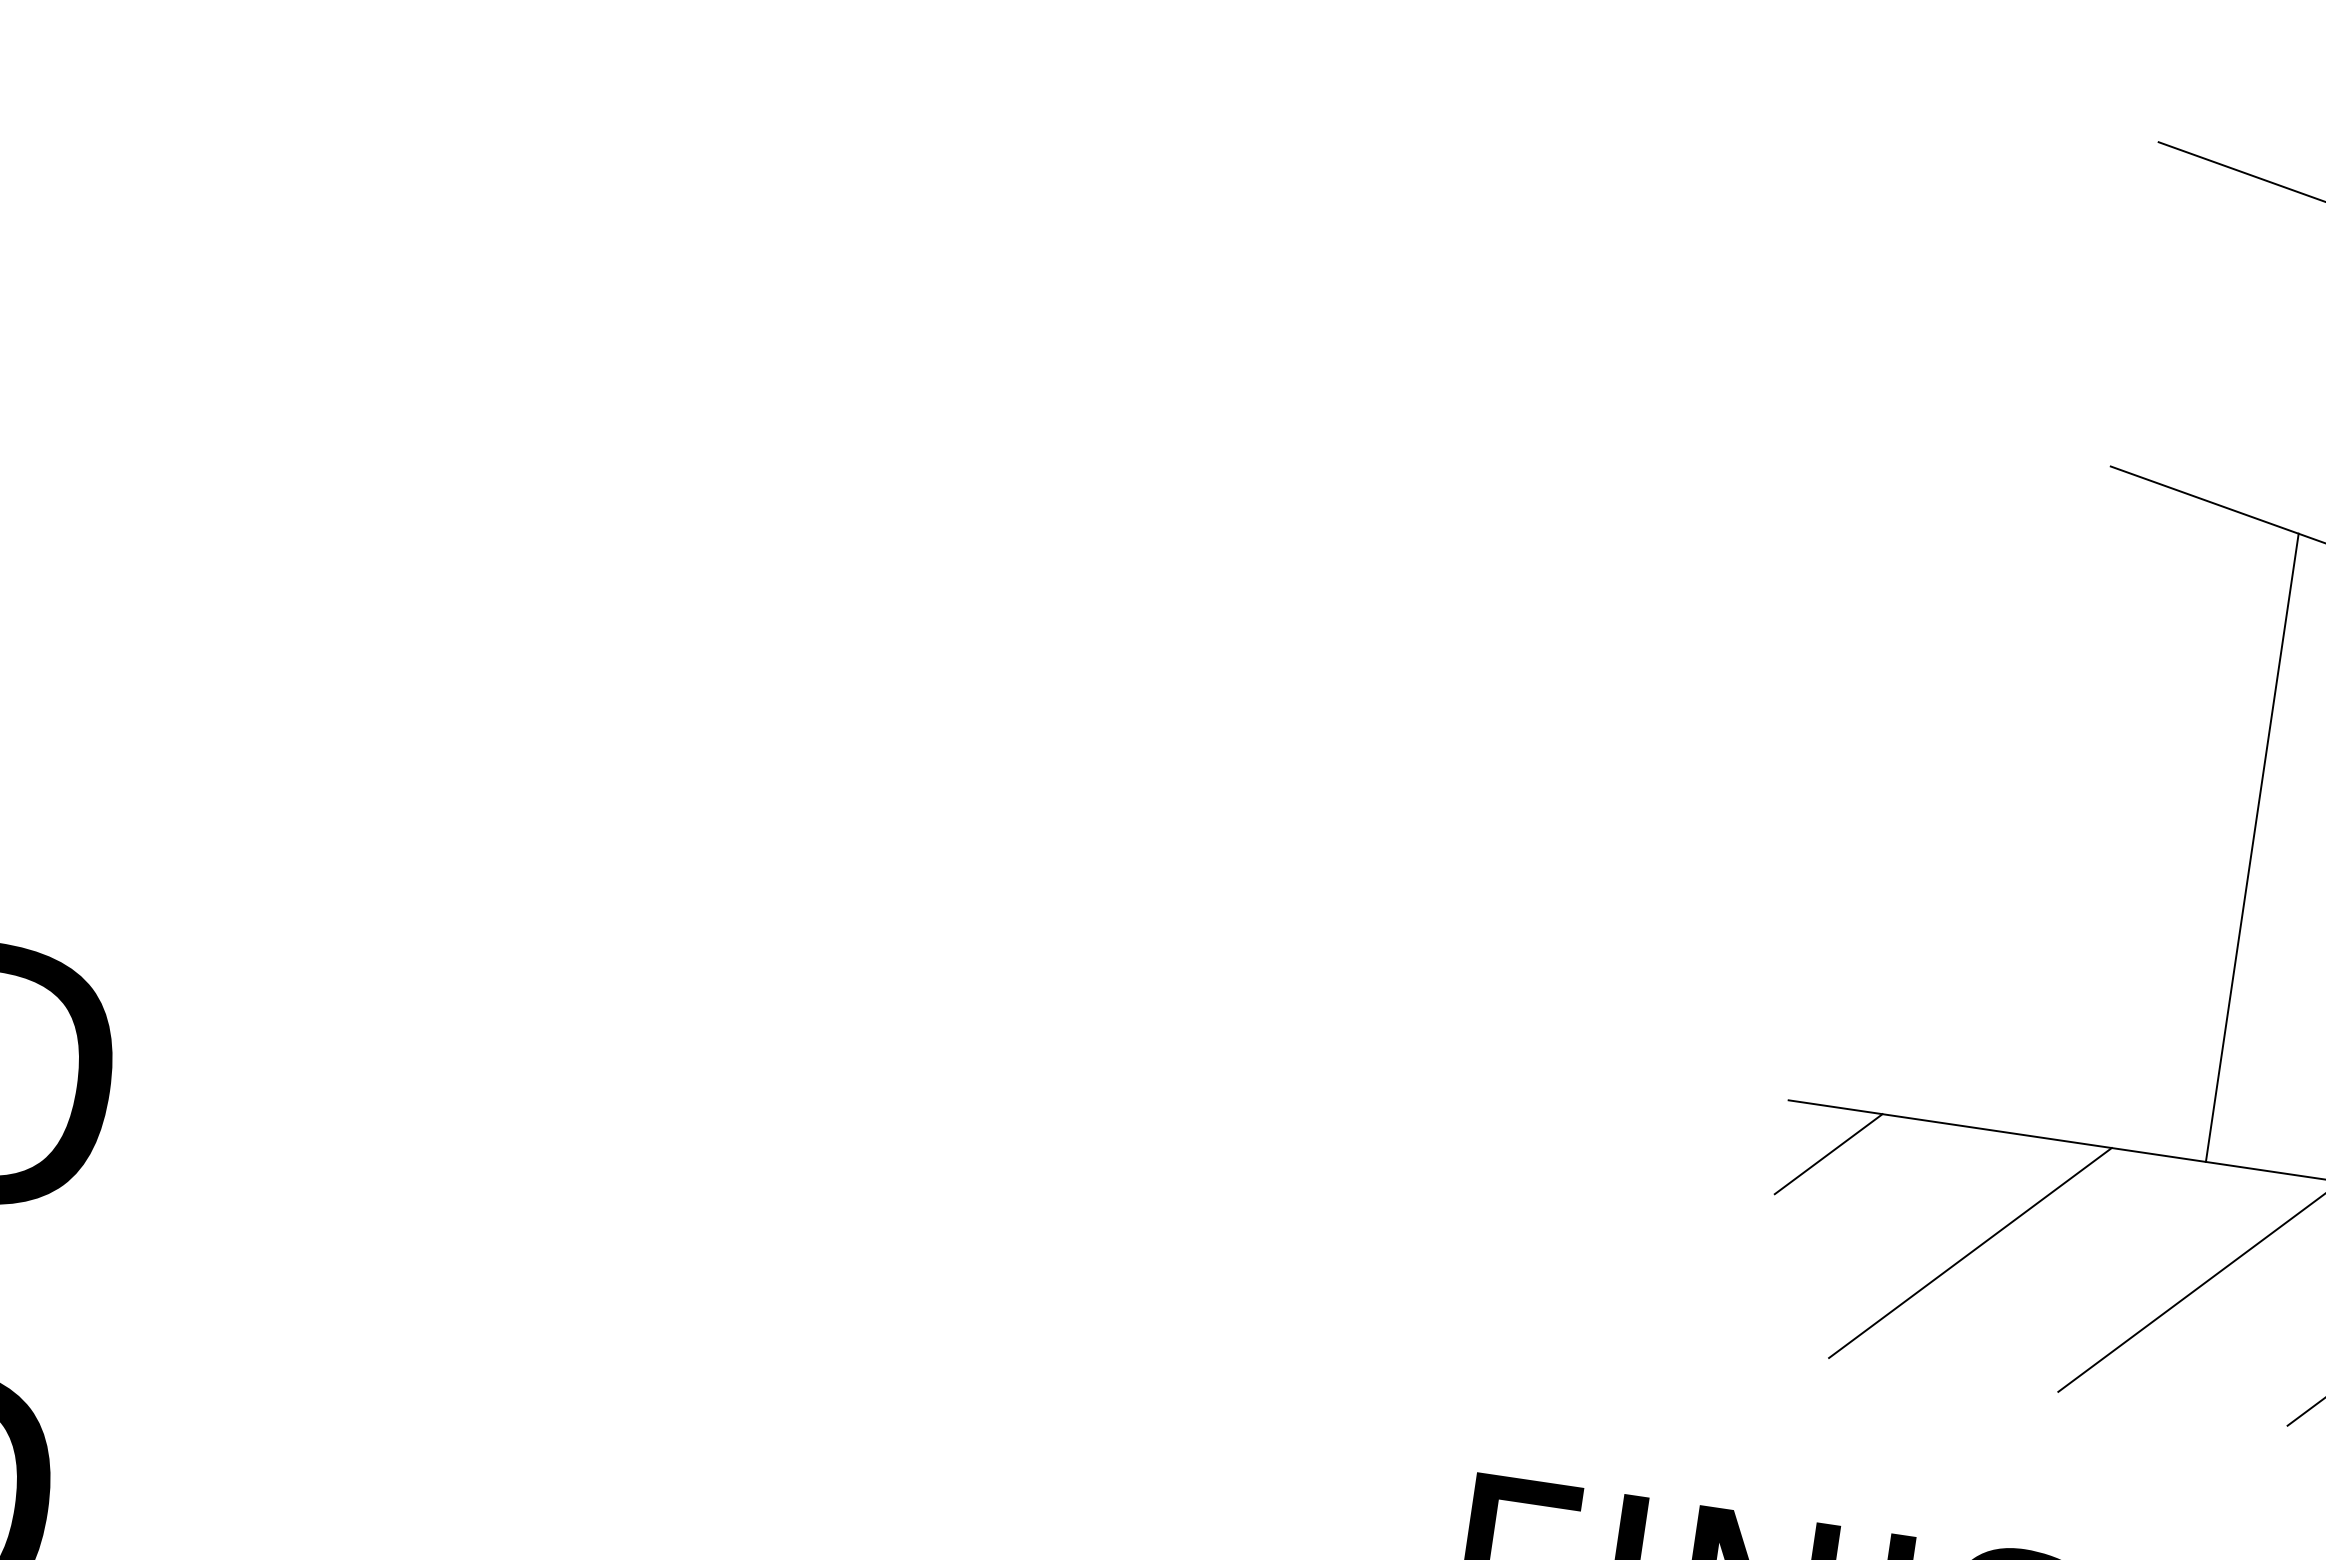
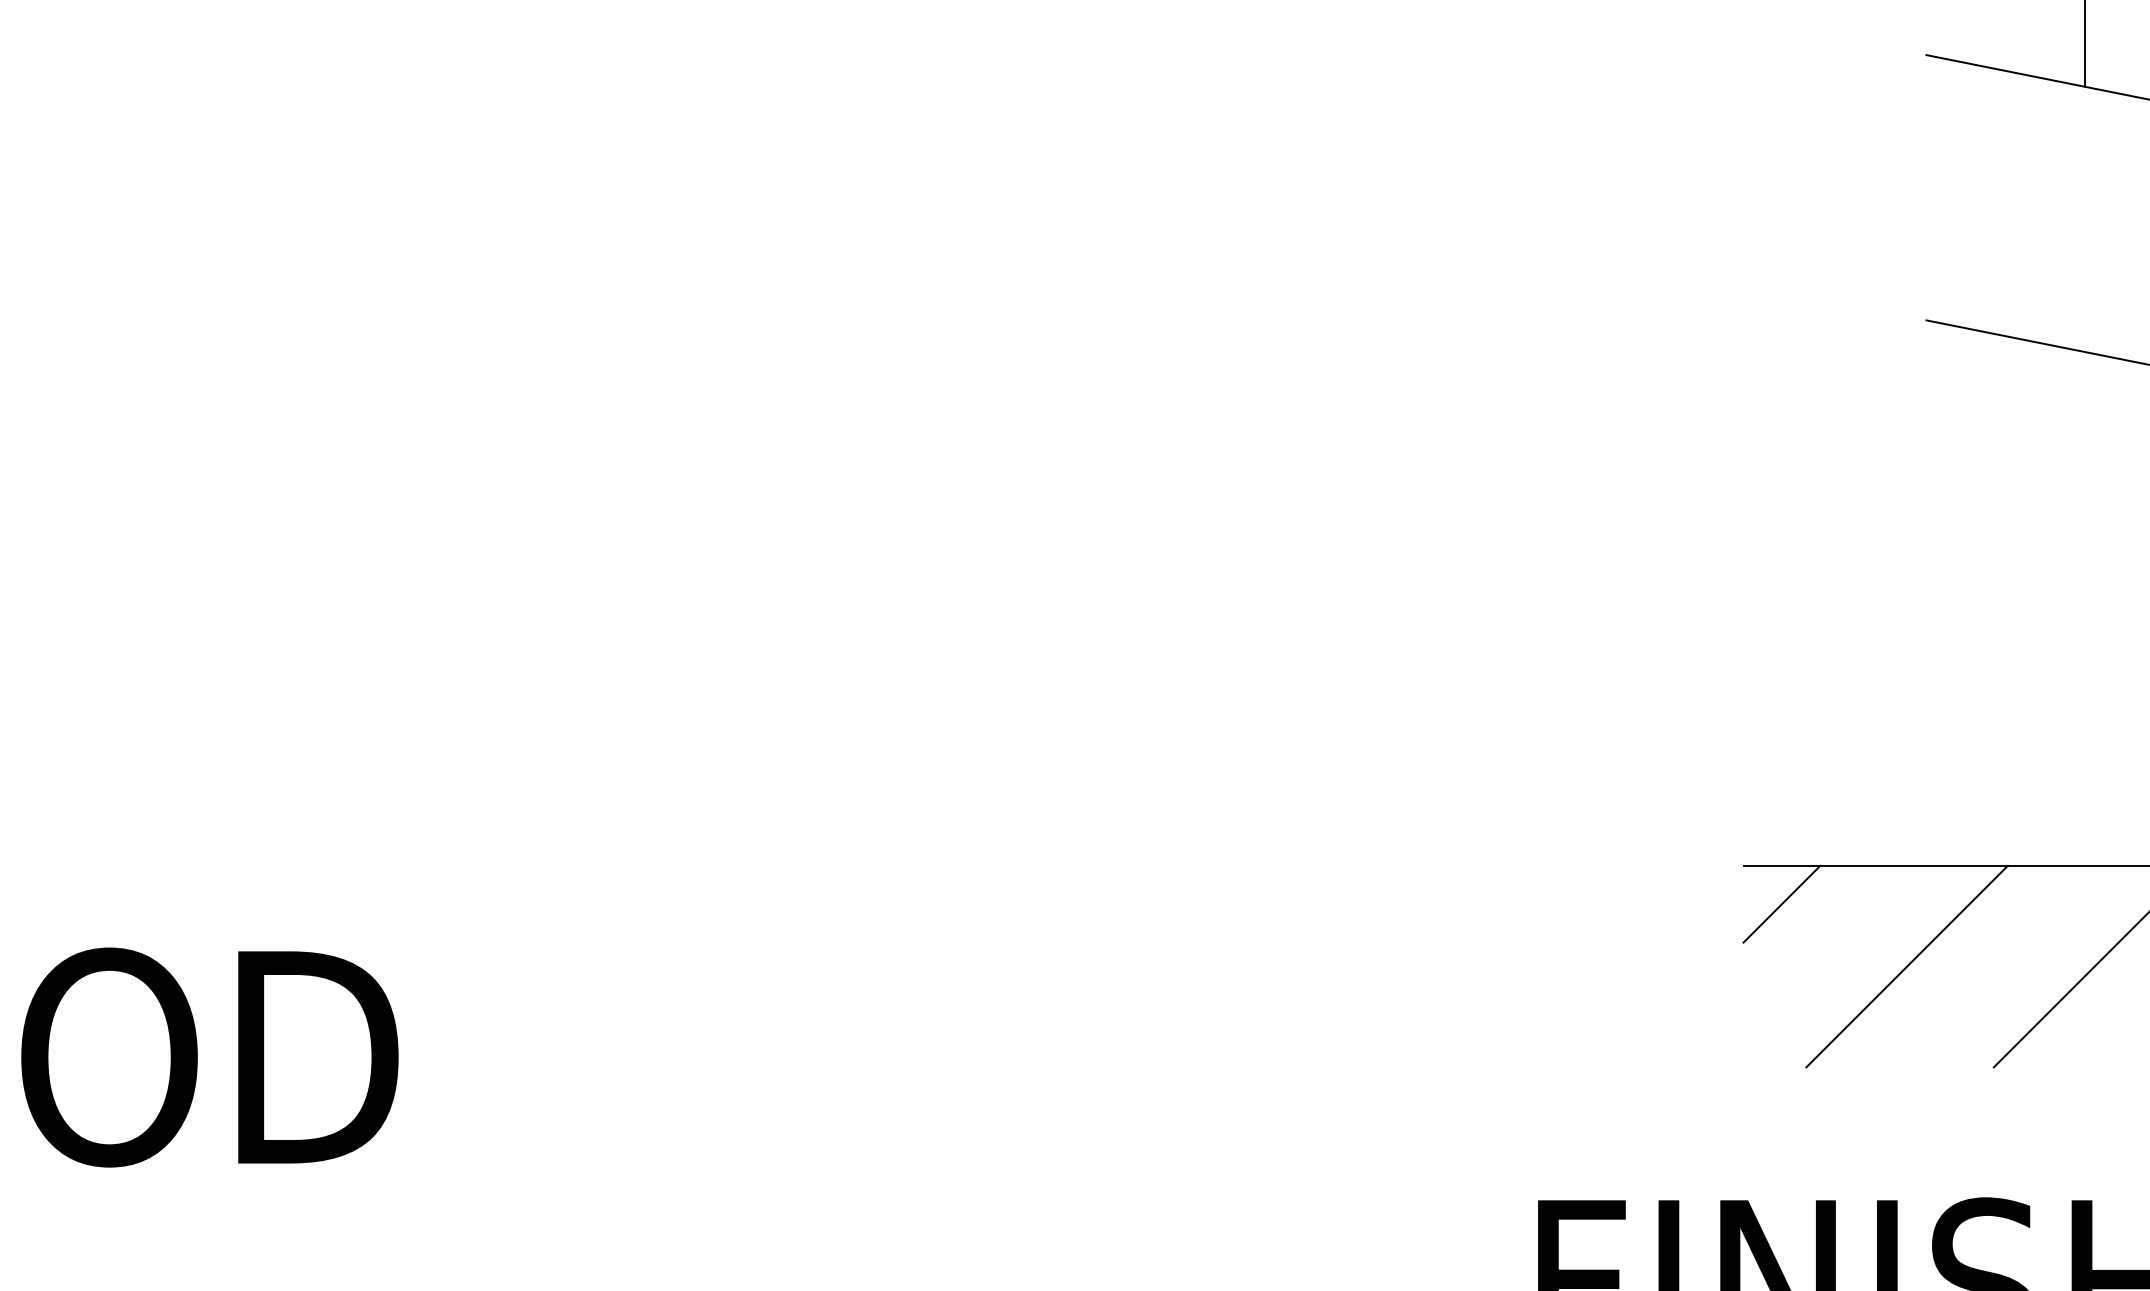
line: (2251, 847) -> (2084, 608), removed

